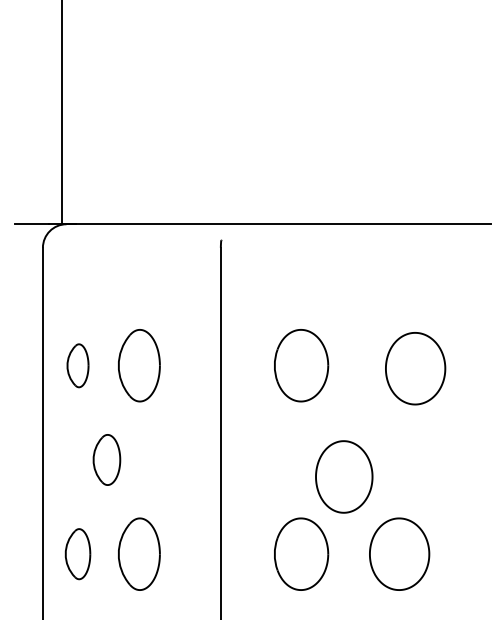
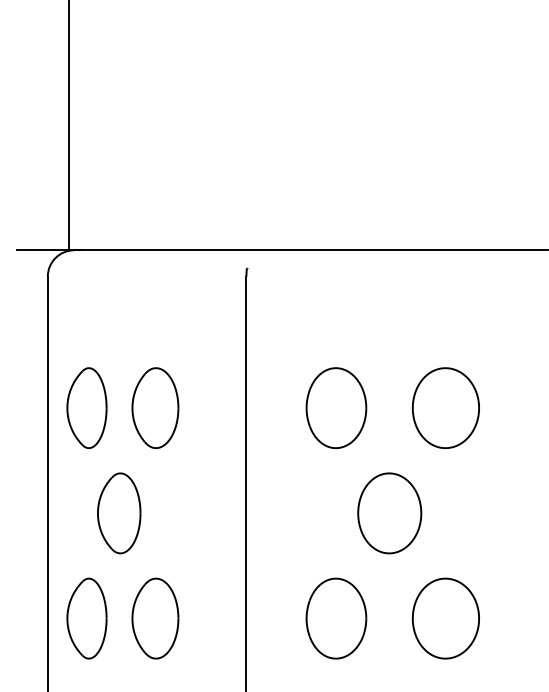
part: (77, 365) -> (86, 407), size x1.67
part: (415, 368) -> (445, 407), moved
part: (106, 459) -> (118, 512), size x1.43
part: (344, 476) -> (390, 512), moved
part: (77, 553) -> (86, 617), size x1.43

